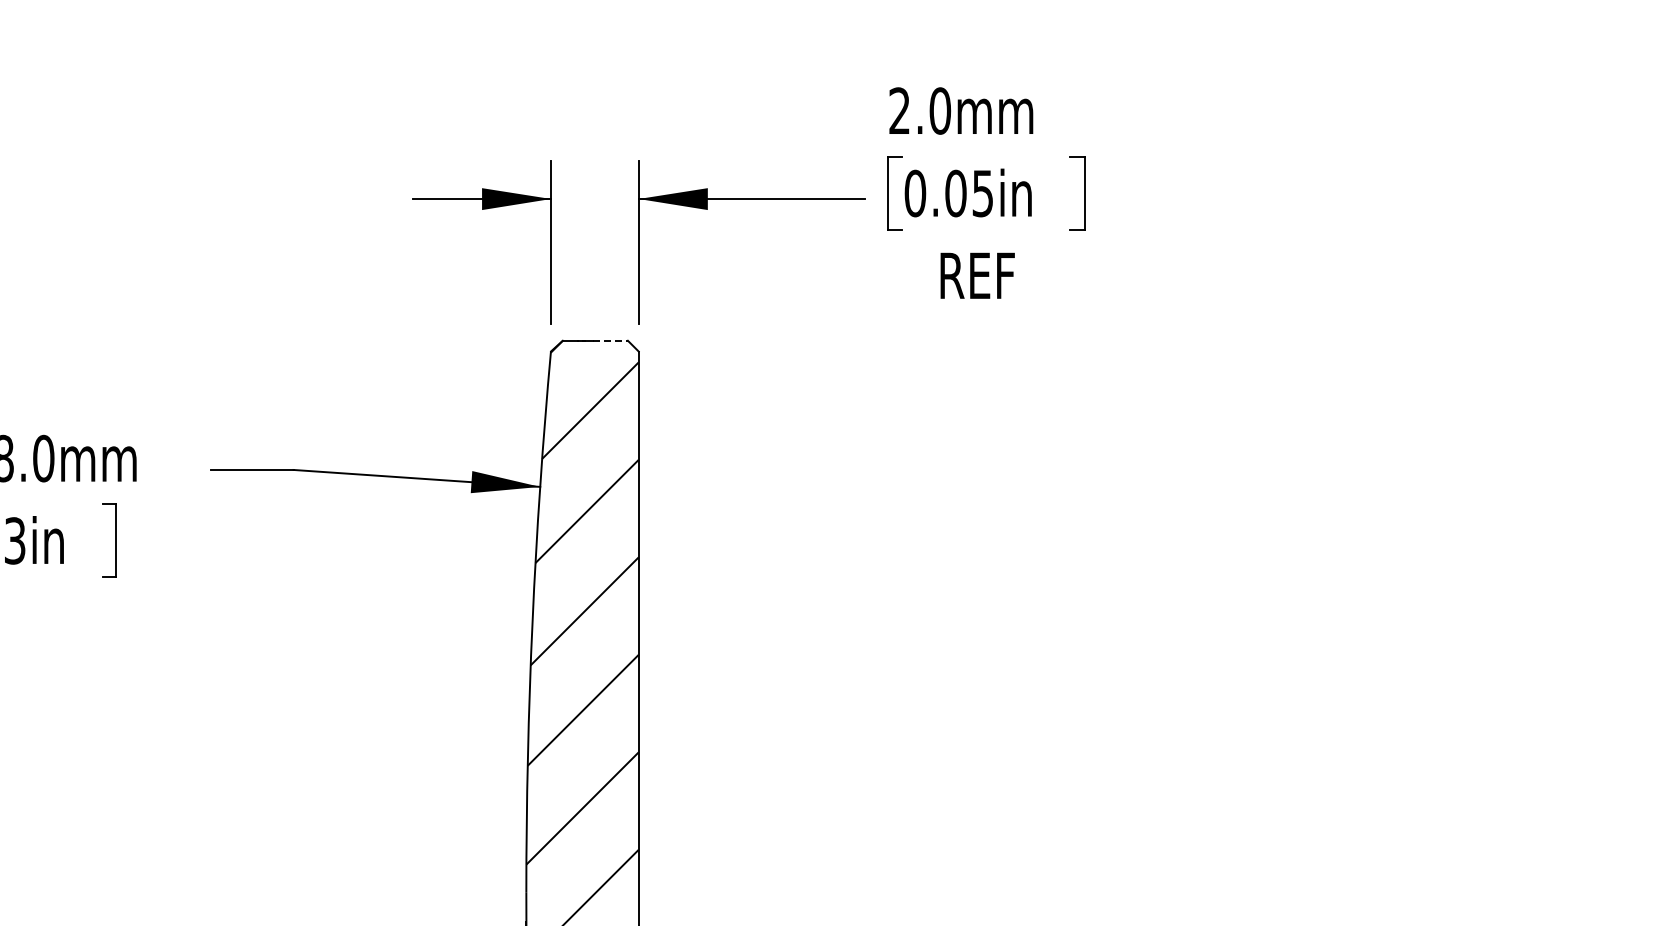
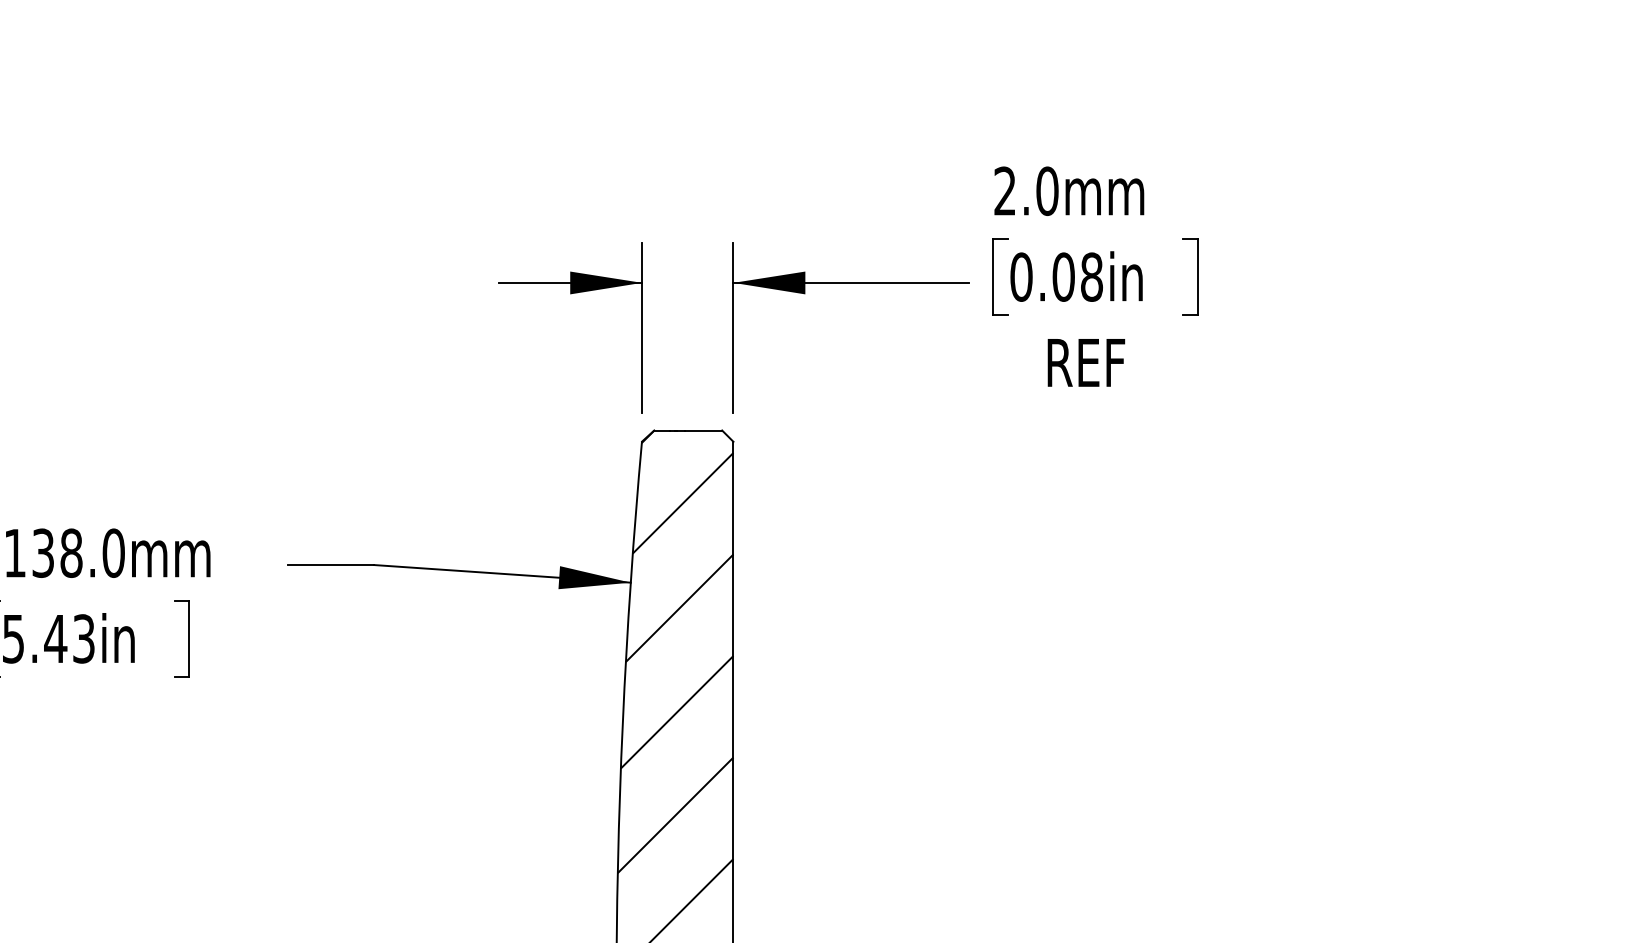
text: (982, 193) -> (1091, 277), 0.05in -> 0.08in
line: (610, 340) -> (703, 430), dashed -> solid

